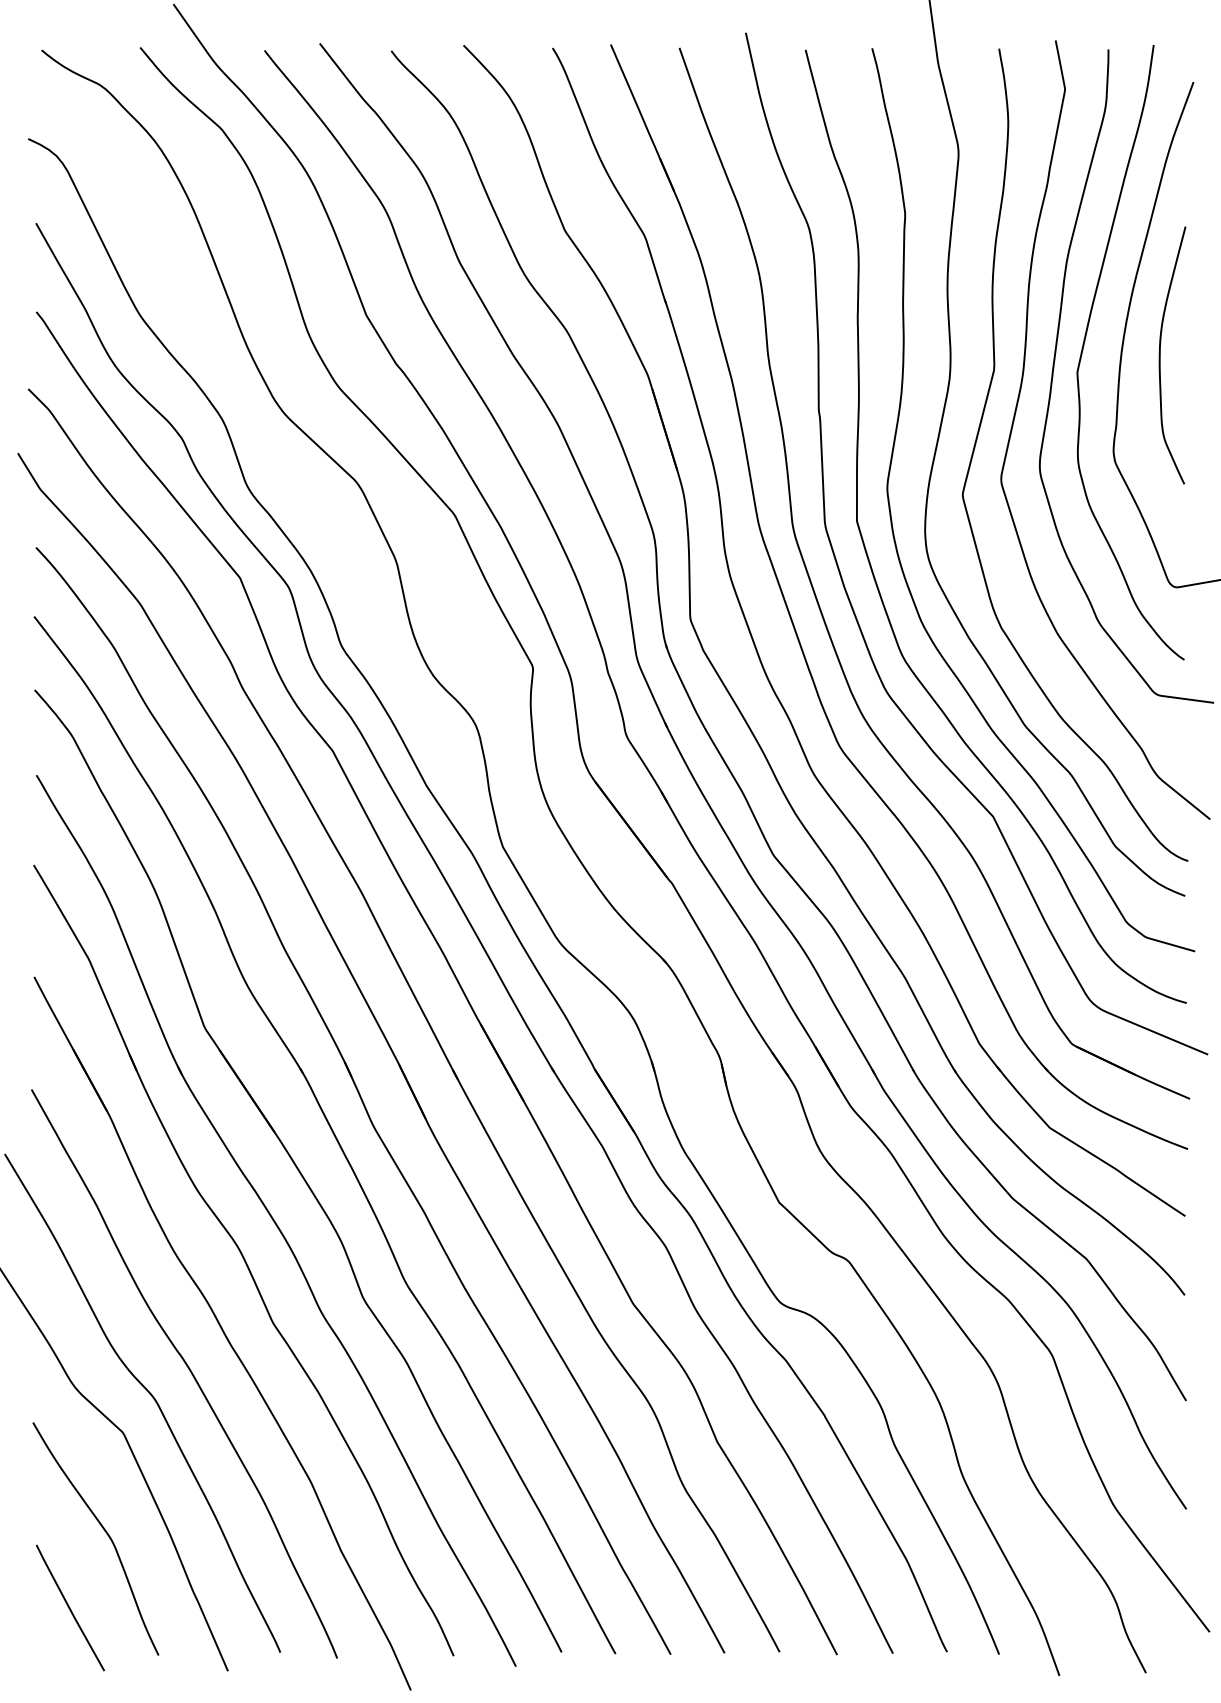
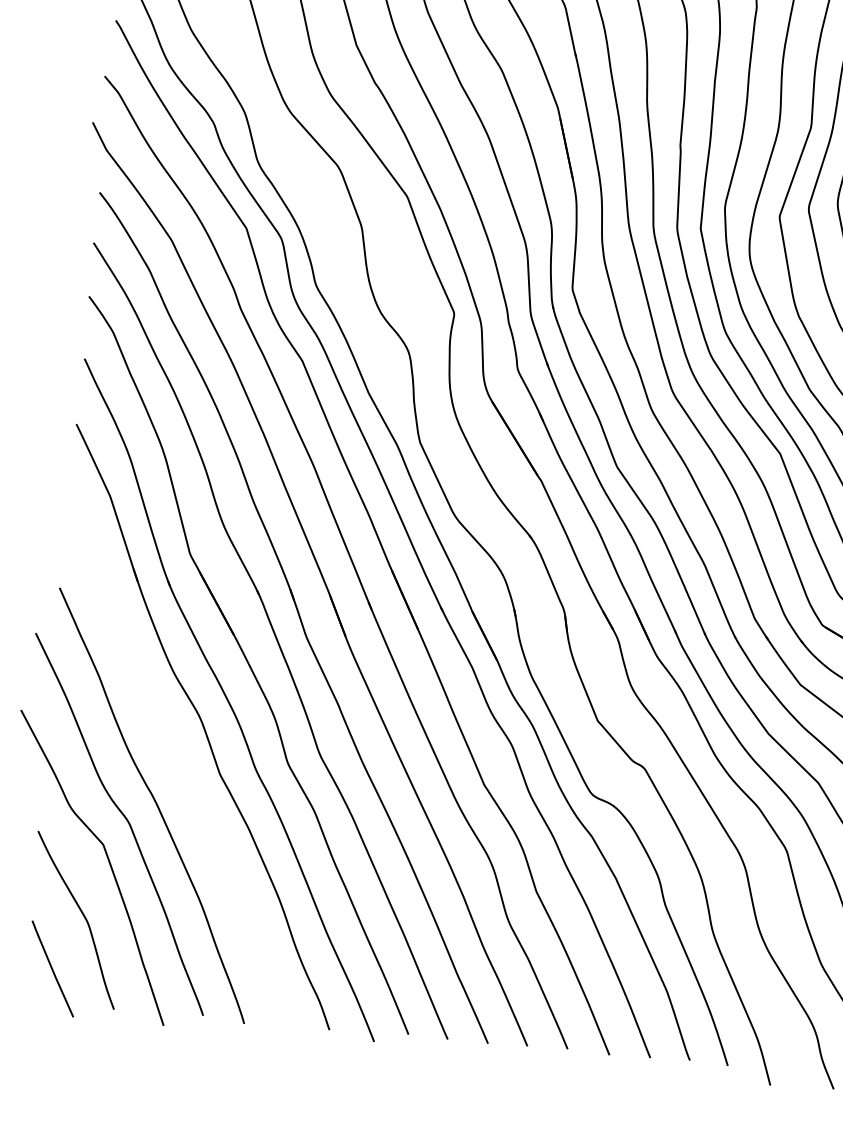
part: (222, 1333) -> (182, 778), removed

